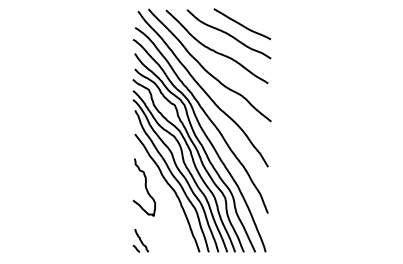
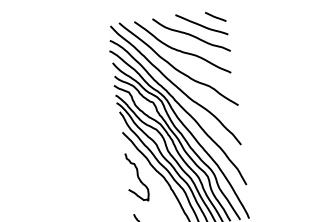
line: (259, 17) -> (215, 16), added

